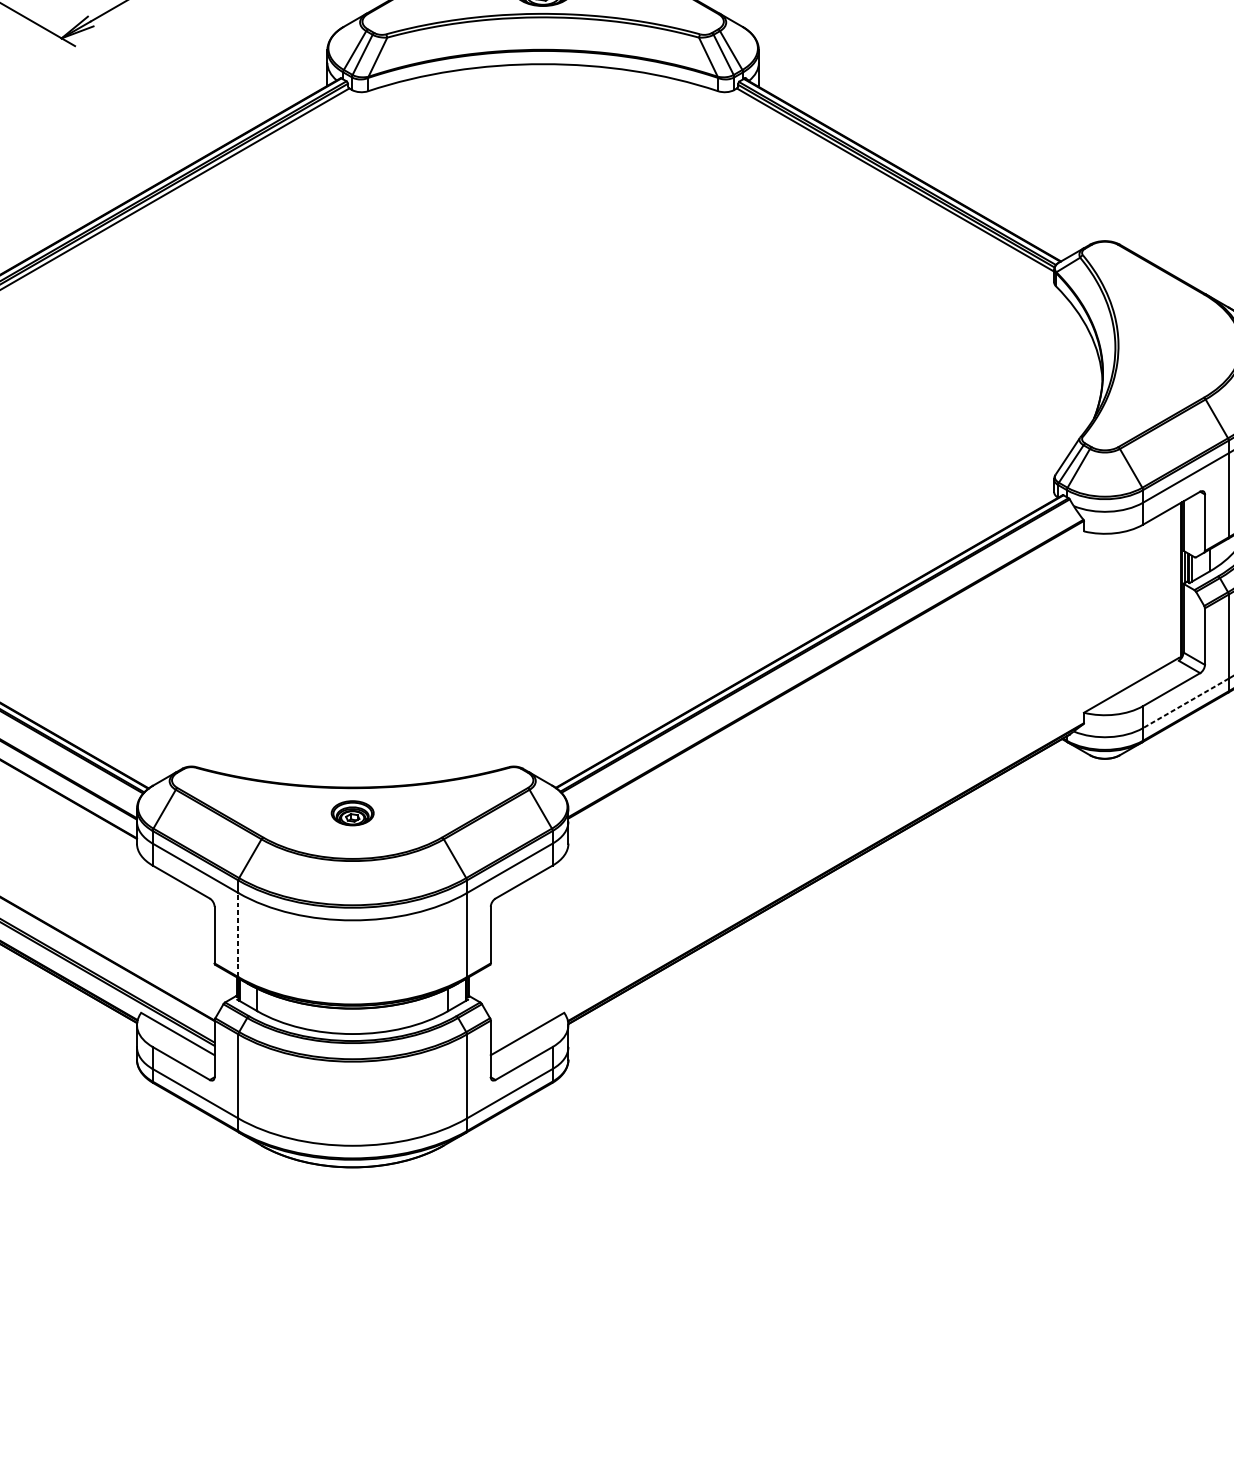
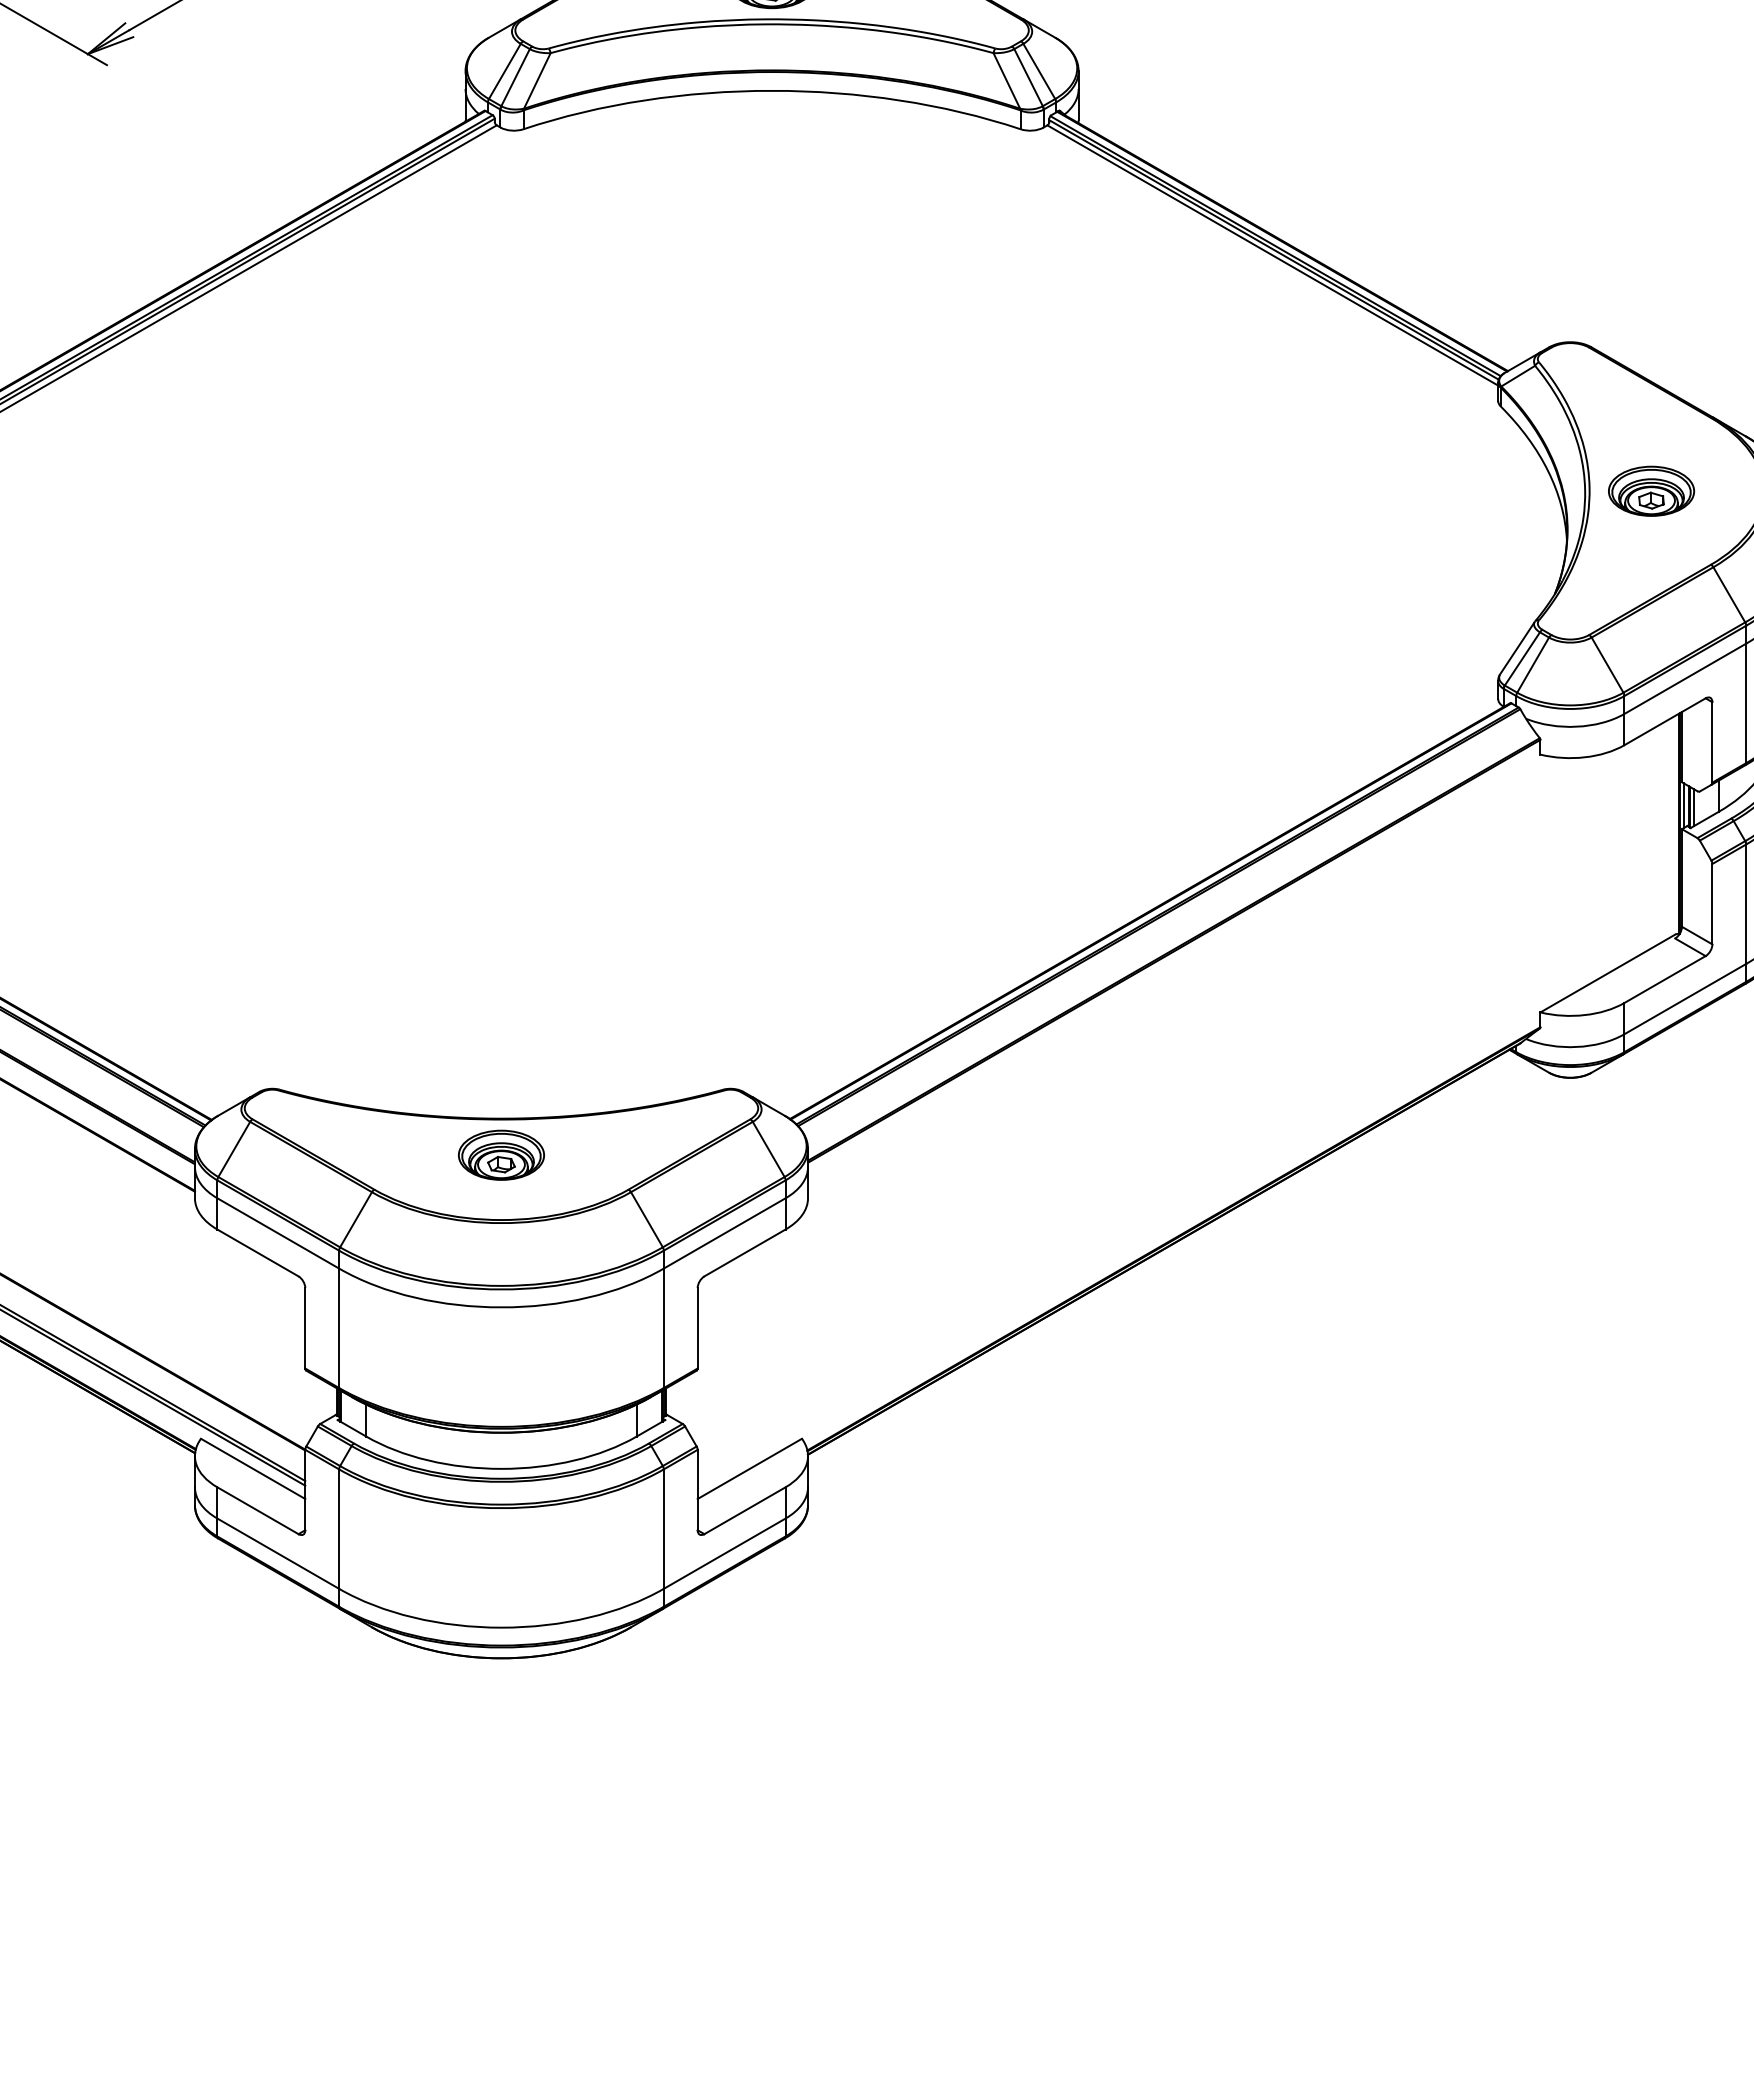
part: (1162, 345) -> (1651, 490), added
line: (1185, 703) -> (1684, 999), dashed -> solid
part: (352, 812) -> (501, 1154), size x1.43
line: (238, 935) -> (339, 1328), dashed -> solid

